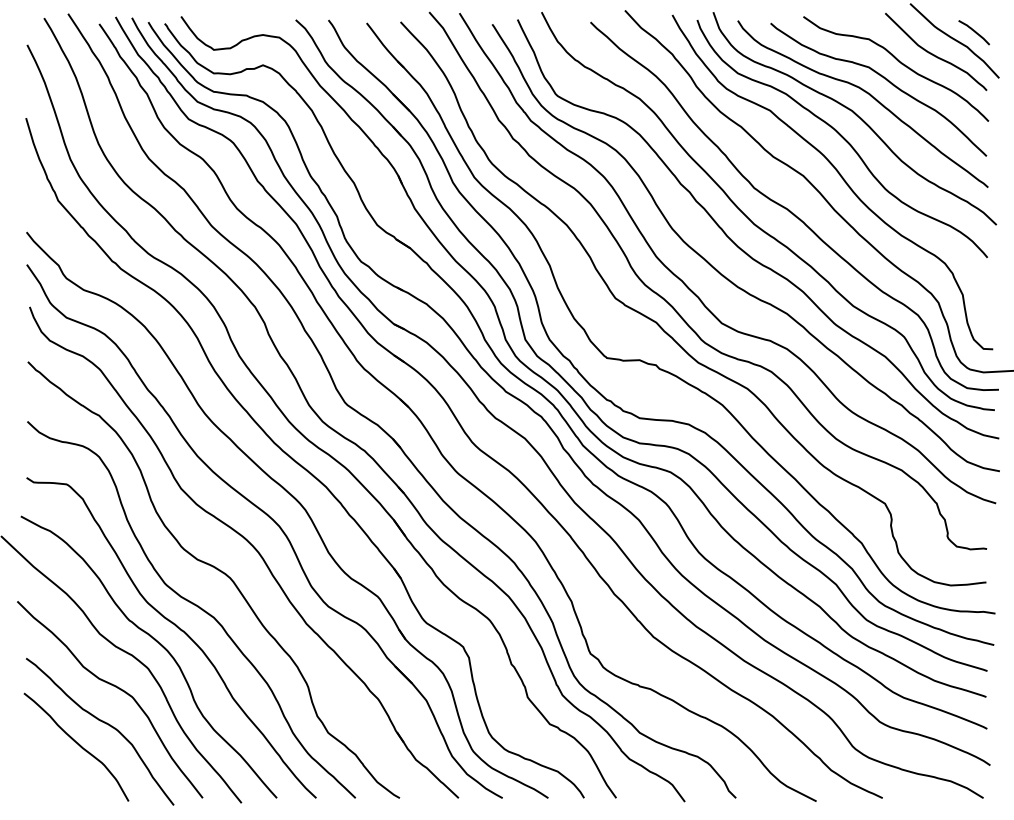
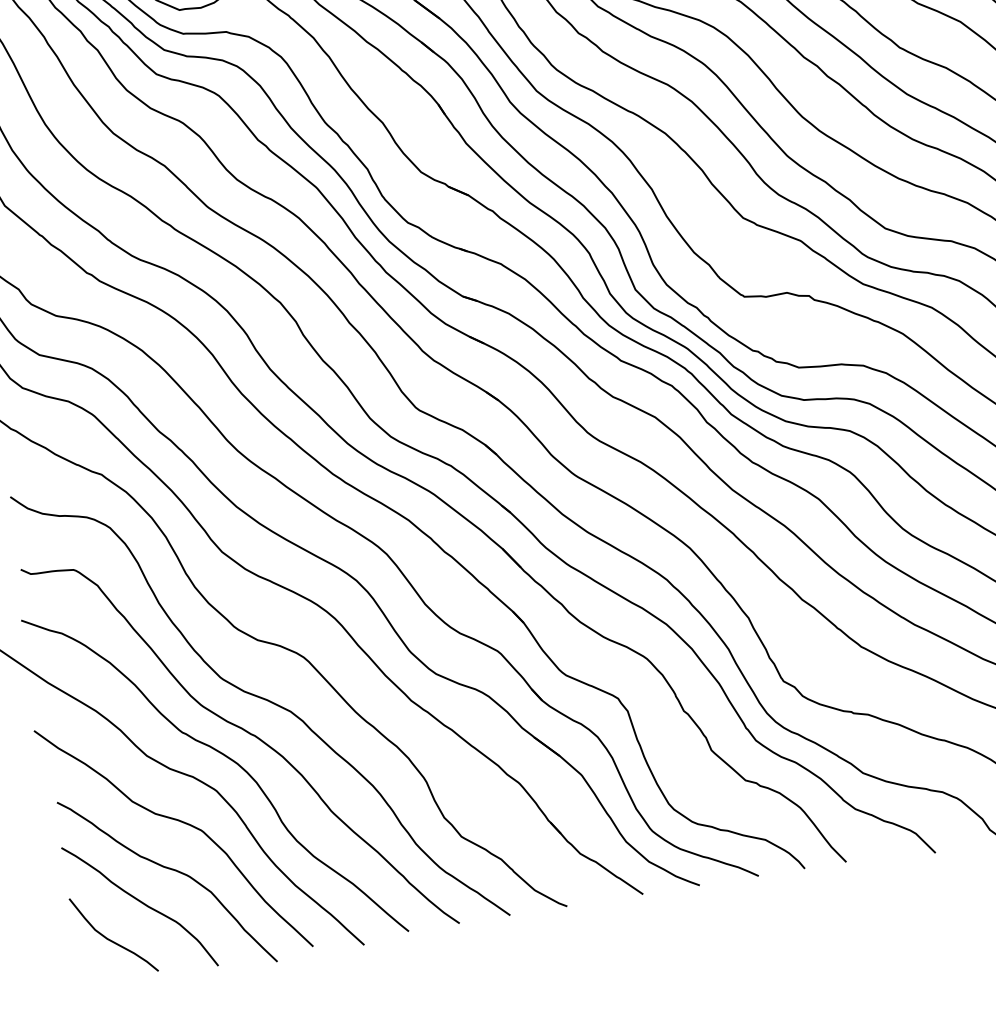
curve: (52, 769) -> (113, 940), added

